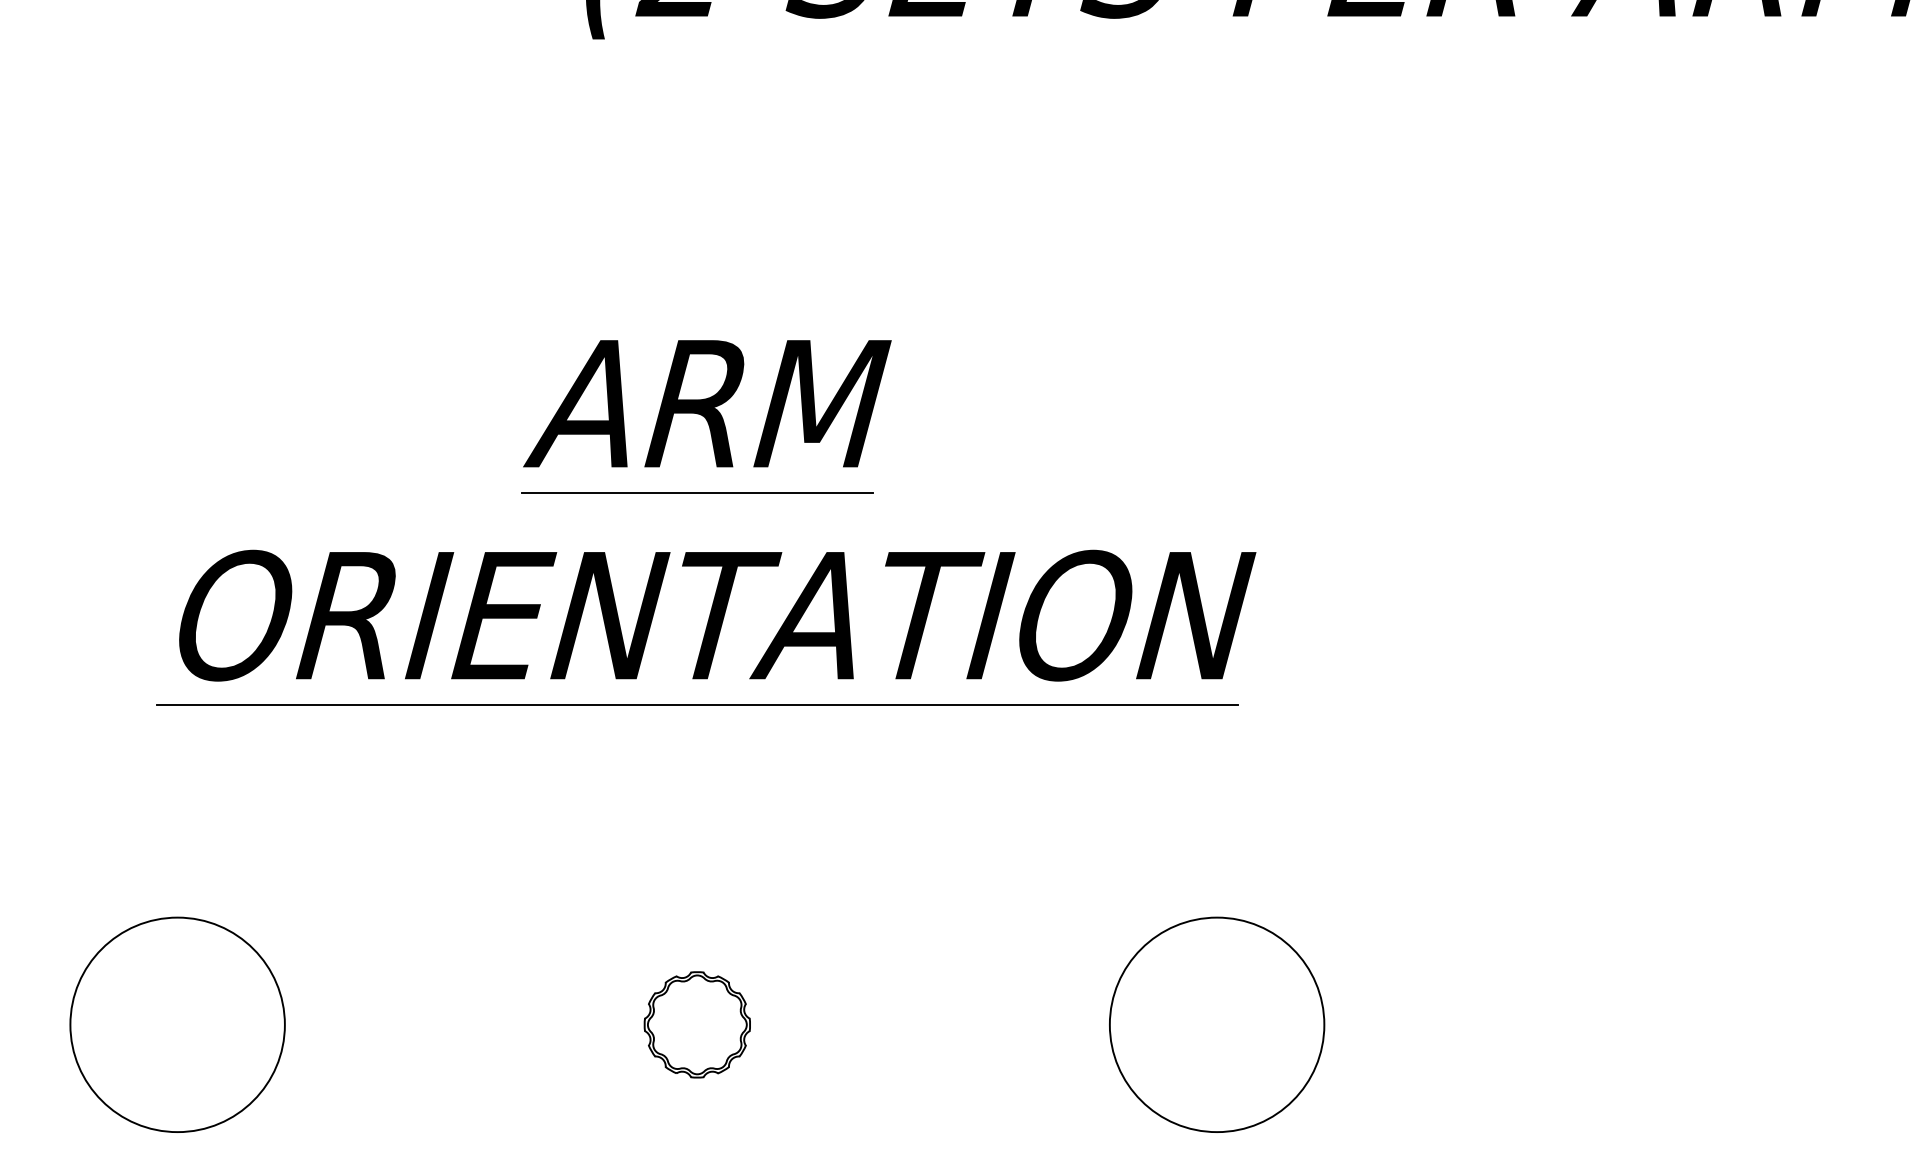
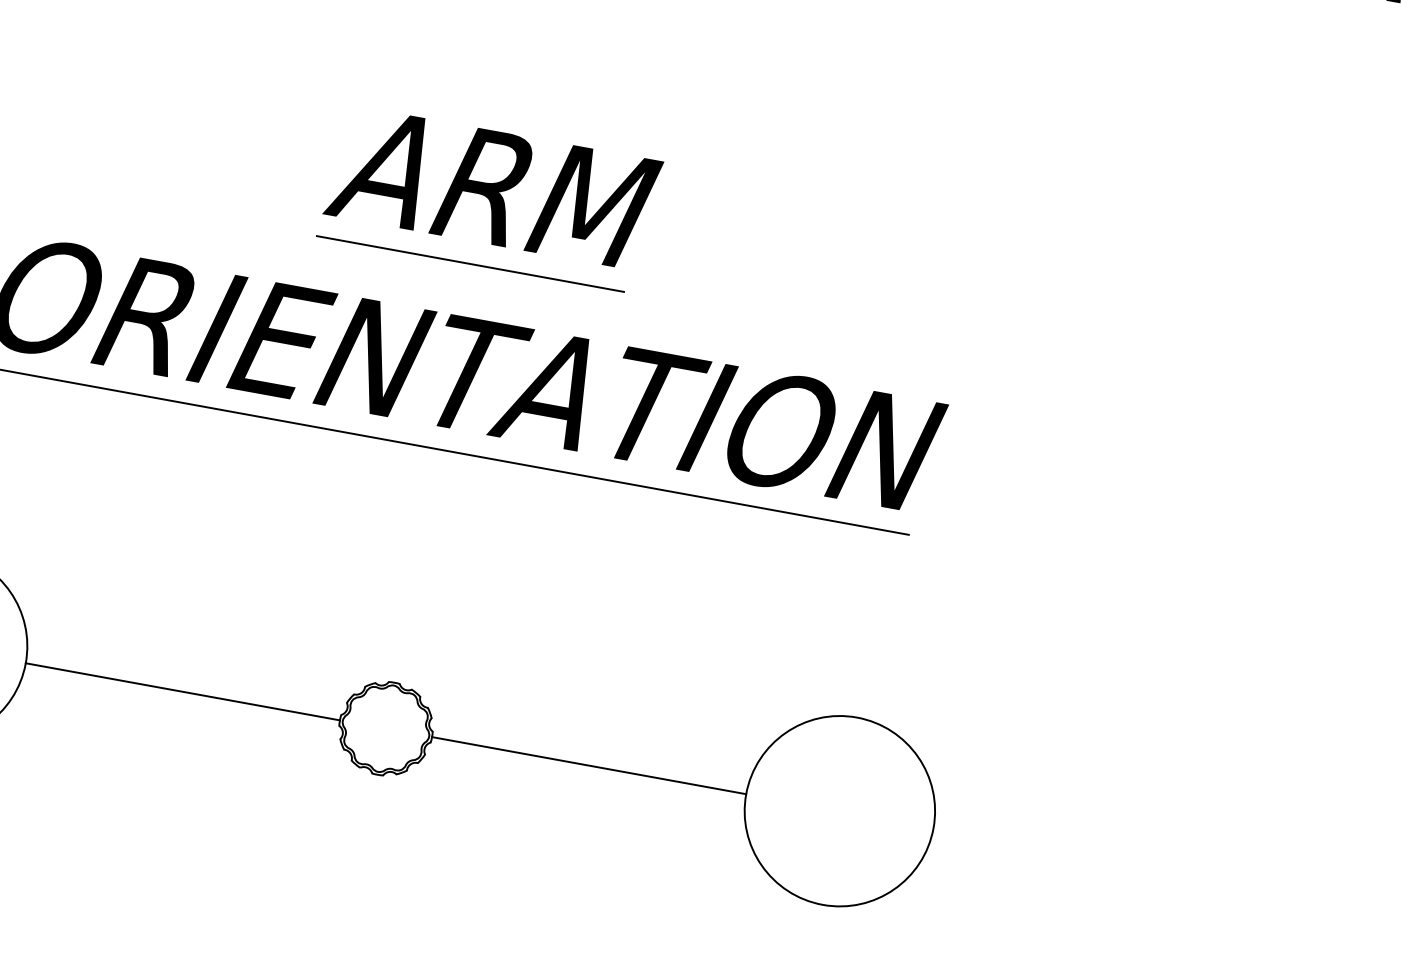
line: (464, 1024) -> (182, 691), added
line: (929, 1024) -> (588, 765), added

